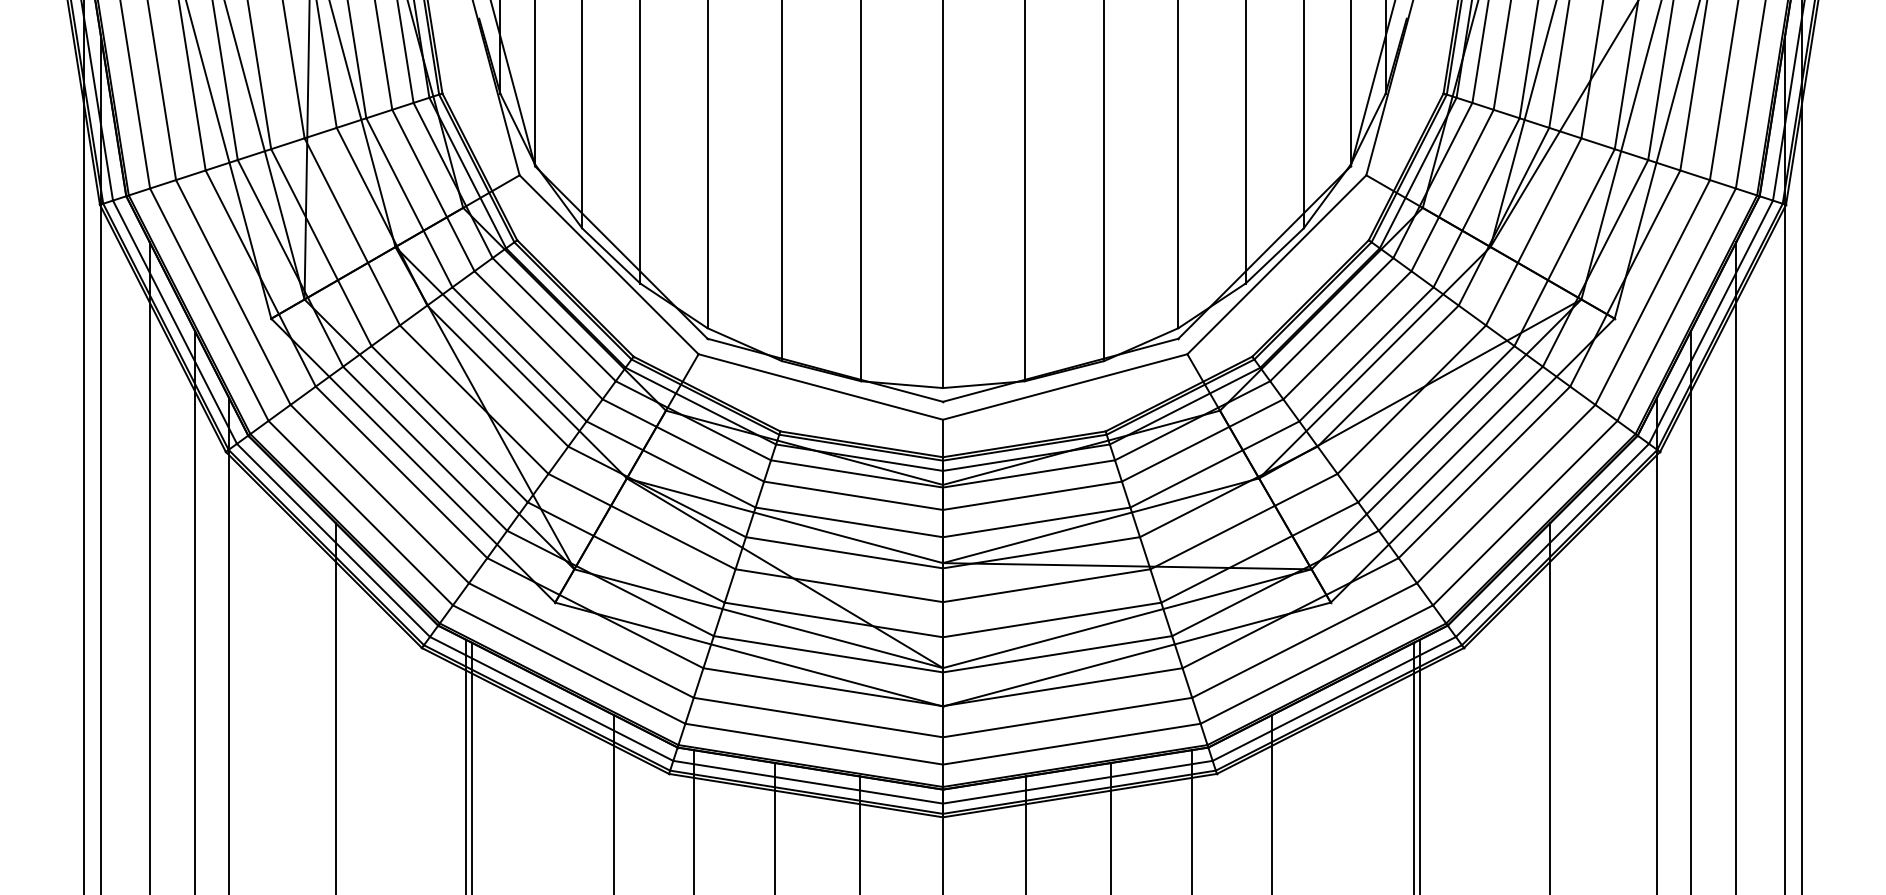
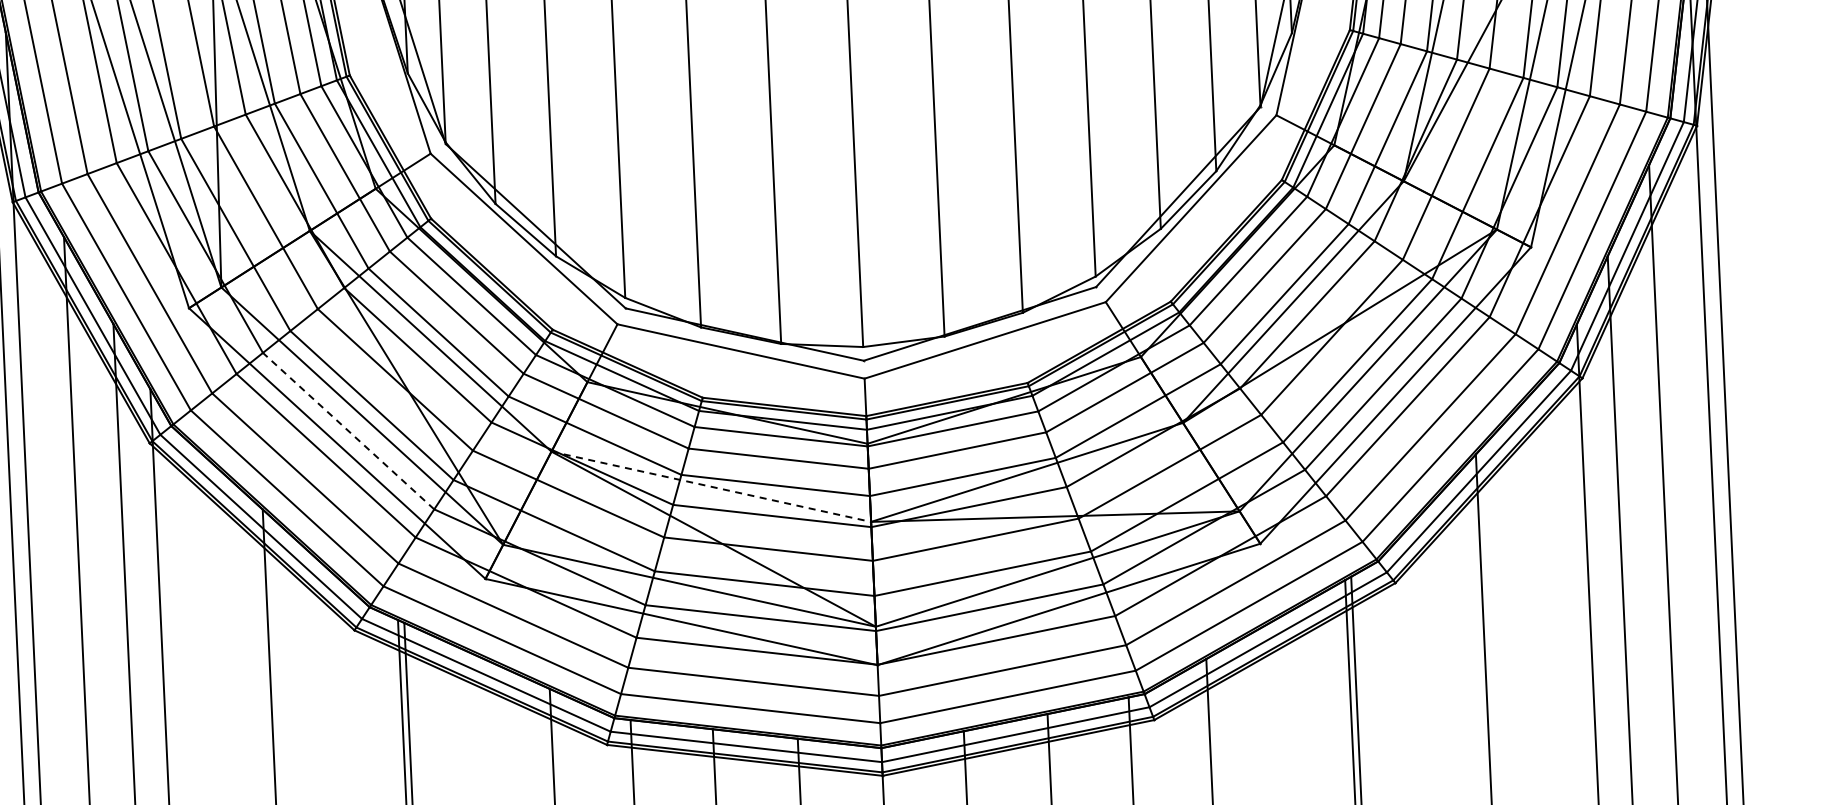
line: (425, 448) -> (348, 430), solid -> dashed
line: (784, 520) -> (710, 486), solid -> dashed

